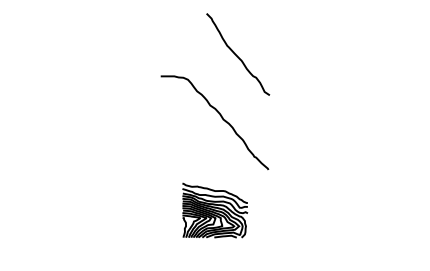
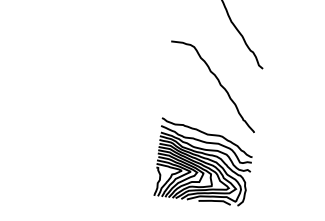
part: (214, 210) -> (203, 162), size x1.67

